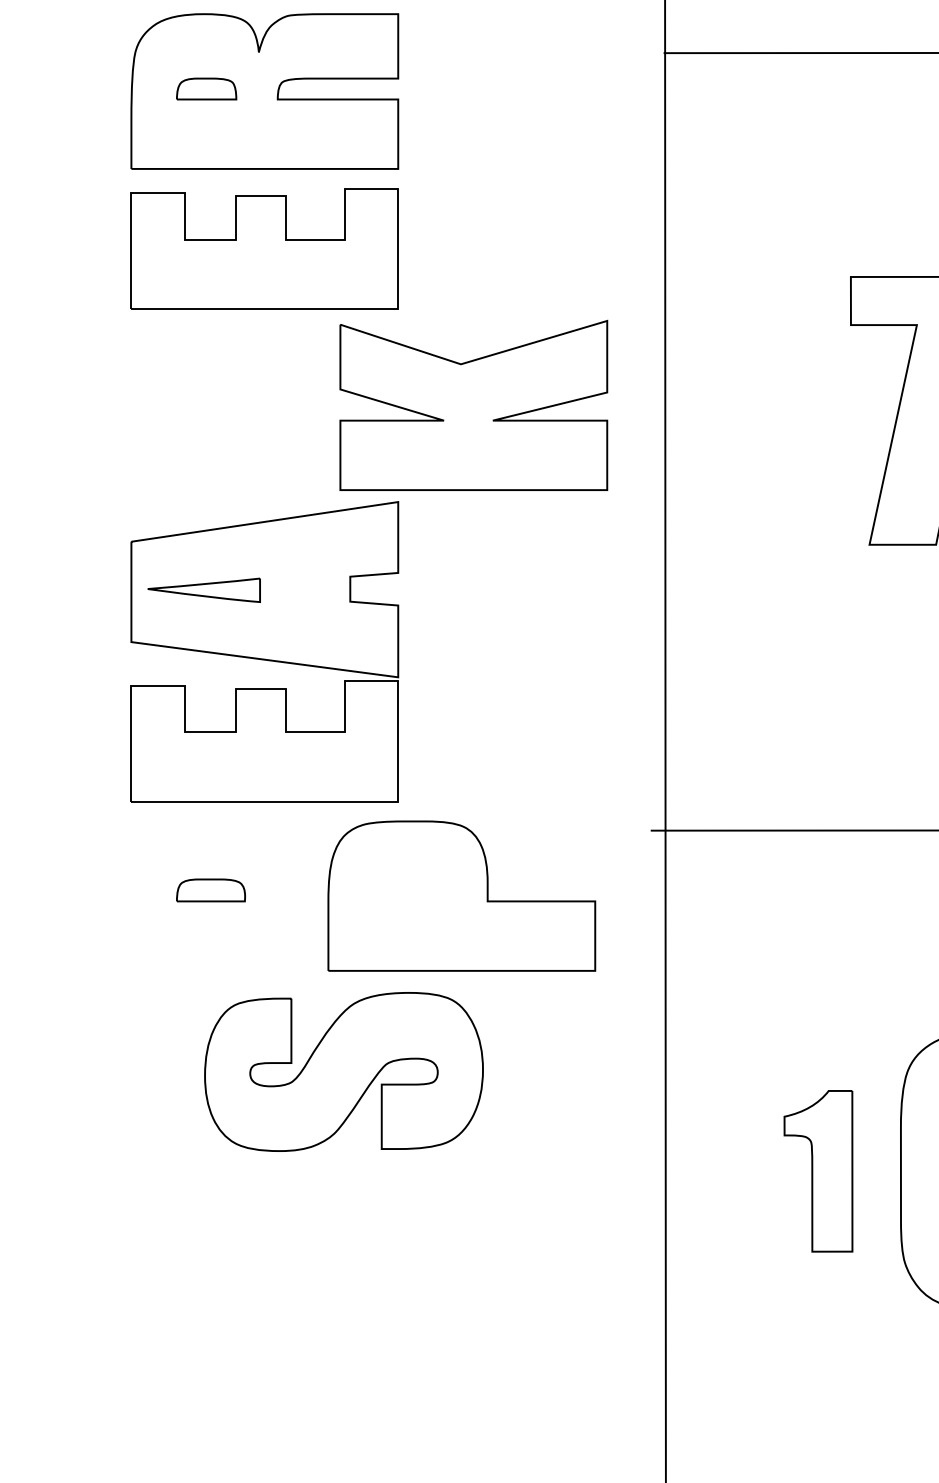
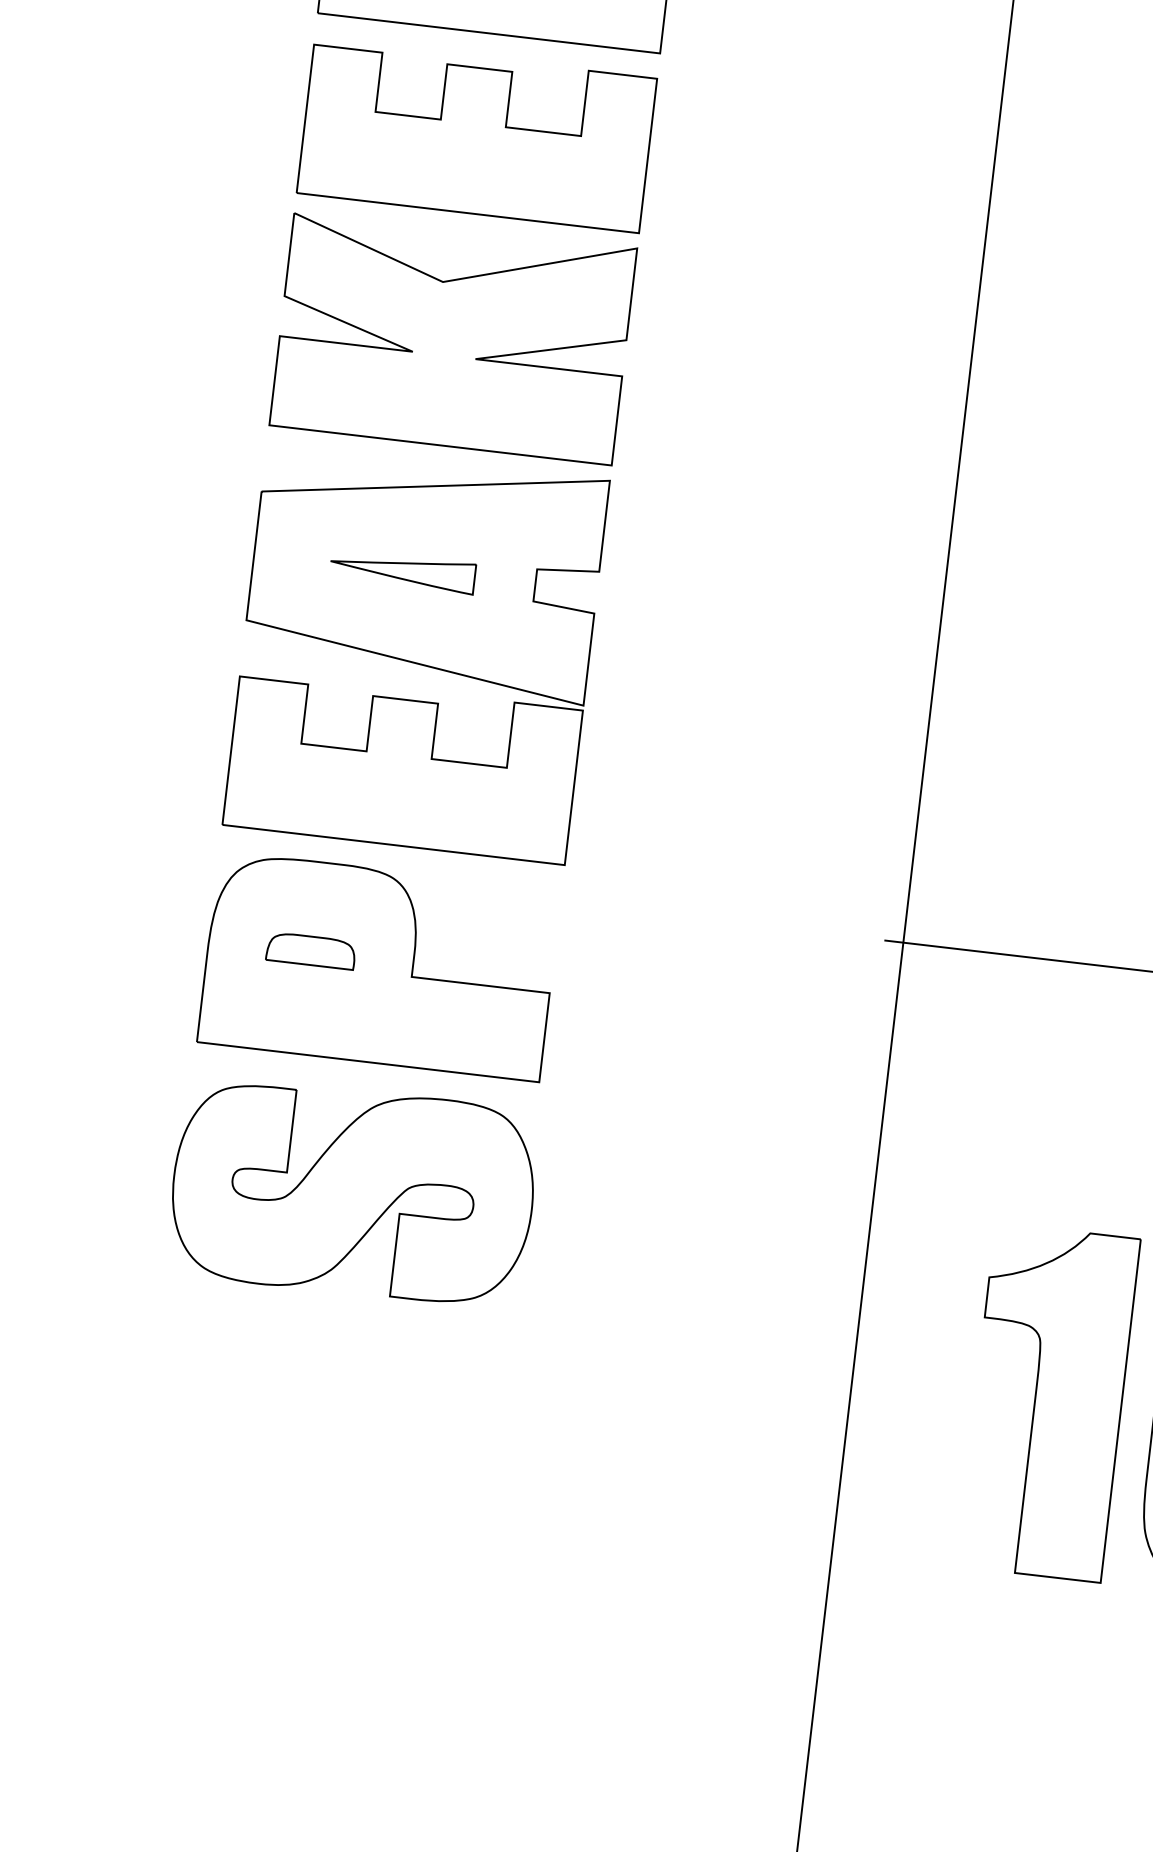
part: (473, 404) -> (453, 335), moved
part: (203, 589) -> (402, 570), moved
part: (461, 895) -> (379, 965), moved
part: (343, 1071) -> (352, 1191), moved
part: (818, 1171) -> (1048, 1403), size x1.67

